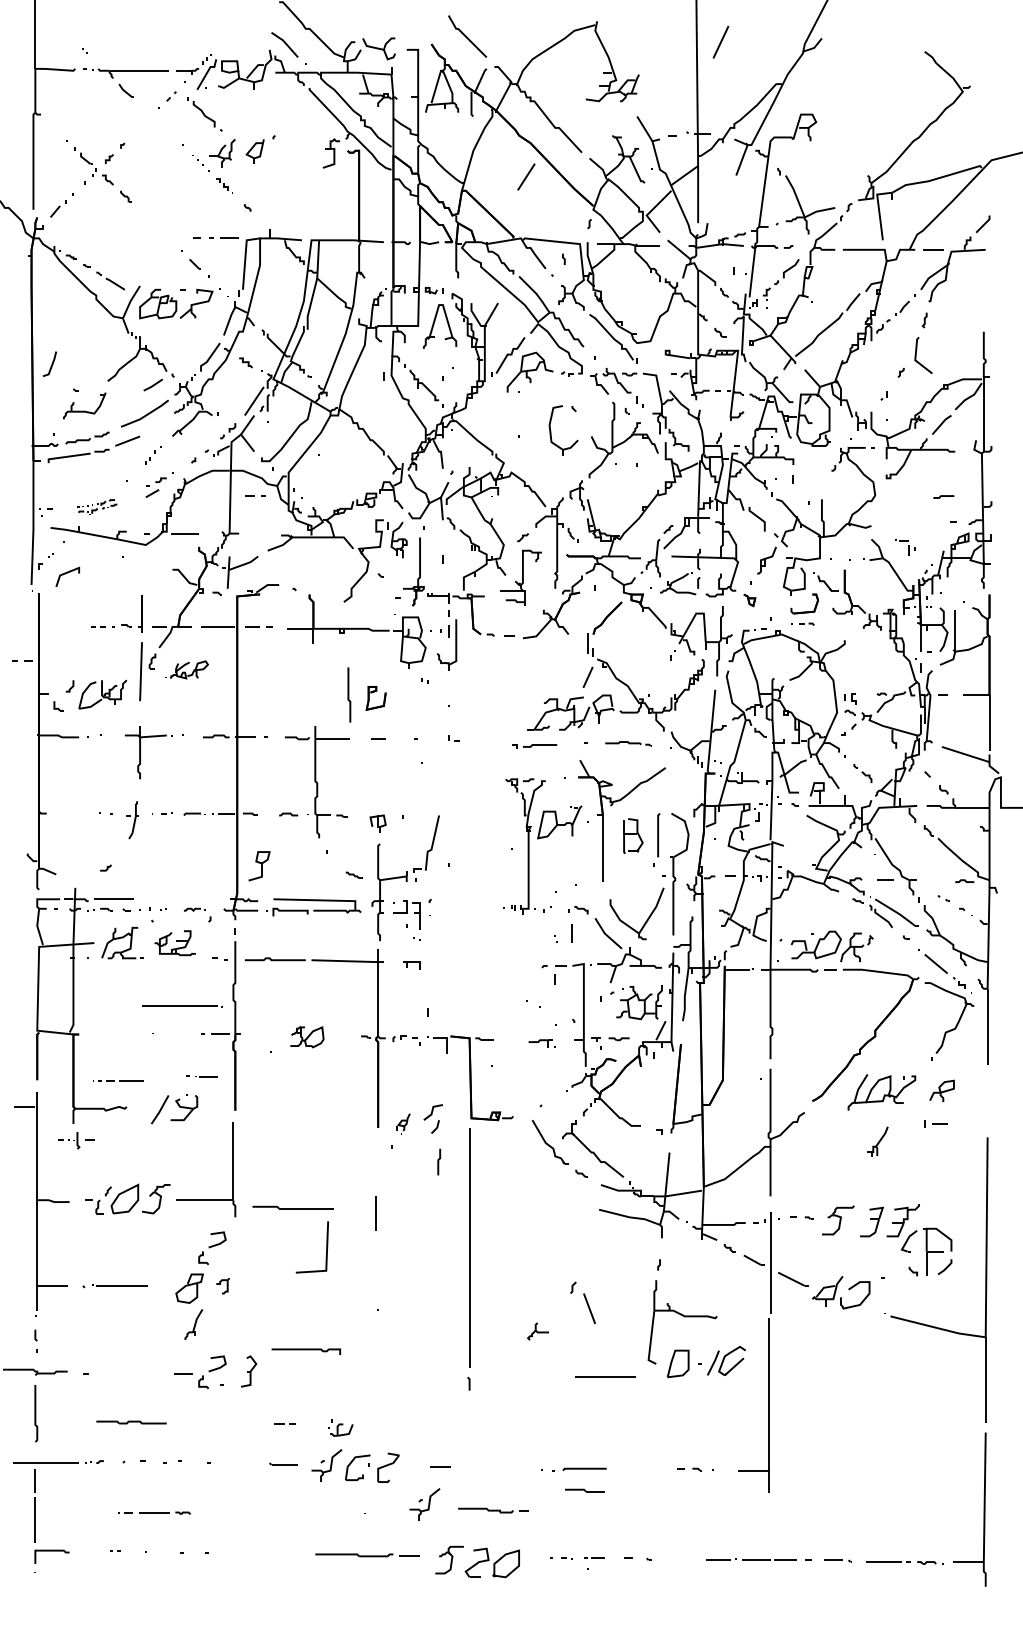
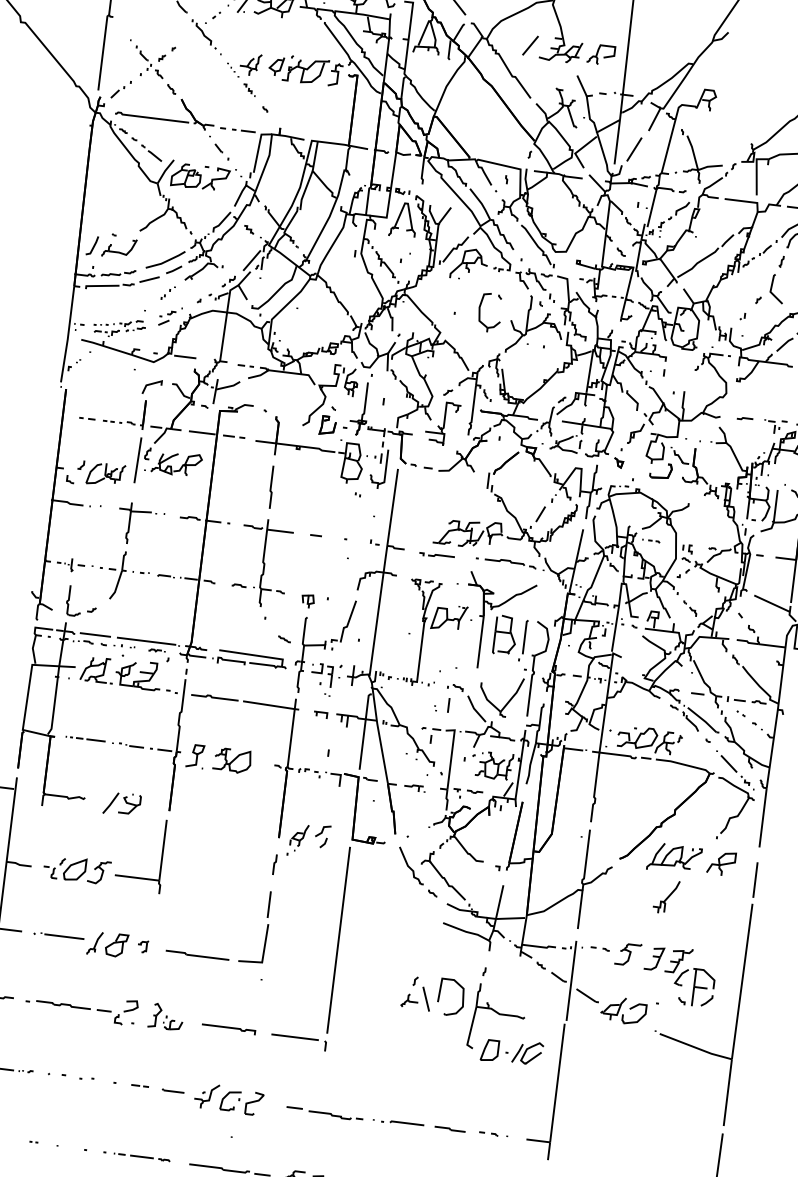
line: (720, 42) -> (634, 149), moved
part: (663, 86) -> (600, 54), added
part: (204, 114) -> (204, 34), moved
part: (292, 151) -> (305, 69), added
line: (526, 176) -> (530, 45), moved
part: (121, 235) -> (164, 118), added
line: (51, 363) -> (93, 245), moved
line: (153, 384) -> (174, 269), moved
line: (254, 495) -> (244, 365), moved
line: (943, 496) -> (744, 418), moved
part: (97, 506) -> (119, 327), size x1.67
part: (905, 547) -> (772, 426), moved
line: (65, 574) -> (150, 385), moved
part: (802, 623) -> (650, 540), moved
line: (24, 660) -> (88, 418), moved
part: (186, 669) -> (173, 462), size x1.67
line: (587, 676) -> (540, 513), moved
line: (349, 694) -> (271, 486), moved
part: (375, 698) -> (327, 425), moved
part: (628, 743) -> (510, 562), size x1.43
part: (132, 819) -> (117, 574), size x1.67
part: (633, 835) -> (505, 634), size x1.43
part: (82, 859) -> (74, 600), added
curve: (261, 866) -> (196, 756), moved
part: (469, 871) -> (374, 647), added
part: (174, 943) -> (137, 675), size x1.43
line: (182, 1006) -> (148, 641), moved
part: (307, 1037) -> (232, 761), size x1.43
part: (201, 1076) -> (130, 745), moved
line: (119, 1080) -> (86, 739), moved
part: (941, 1090) -> (721, 862), size x1.43
line: (987, 1106) -> (755, 879), added
part: (403, 1123) -> (299, 837), size x1.67
part: (935, 1123) -> (736, 699), moved
part: (76, 1140) -> (70, 564), moved
part: (877, 1141) -> (666, 896), size x1.43
line: (439, 1161) -> (275, 864), moved
part: (292, 1207) -> (196, 955), moved
part: (212, 1247) -> (138, 915), removed
line: (326, 1247) -> (264, 944), moved
part: (635, 1302) -> (462, 998), added
part: (193, 1324) -> (94, 943), moved
part: (537, 1331) -> (409, 1000), moved
curve: (306, 1350) -> (228, 1028), moved
line: (605, 1376) -> (295, 1036), moved
part: (131, 1422) -> (63, 1005), moved
line: (284, 1423) -> (139, 1085), moved
part: (340, 1427) -> (172, 1023), moved
part: (584, 1490) -> (449, 1129), moved
part: (424, 1504) -> (279, 1135), removed
part: (493, 1510) -> (335, 1115), moved
part: (154, 1512) -> (142, 1156), moved

